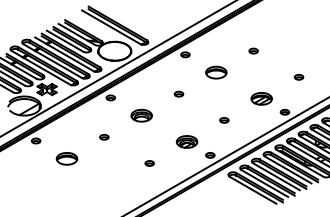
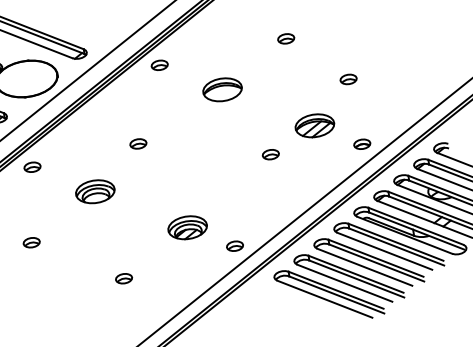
part: (298, 76) -> (347, 78), moved
part: (178, 93) -> (137, 142), moved
part: (224, 120) -> (271, 154), moved

